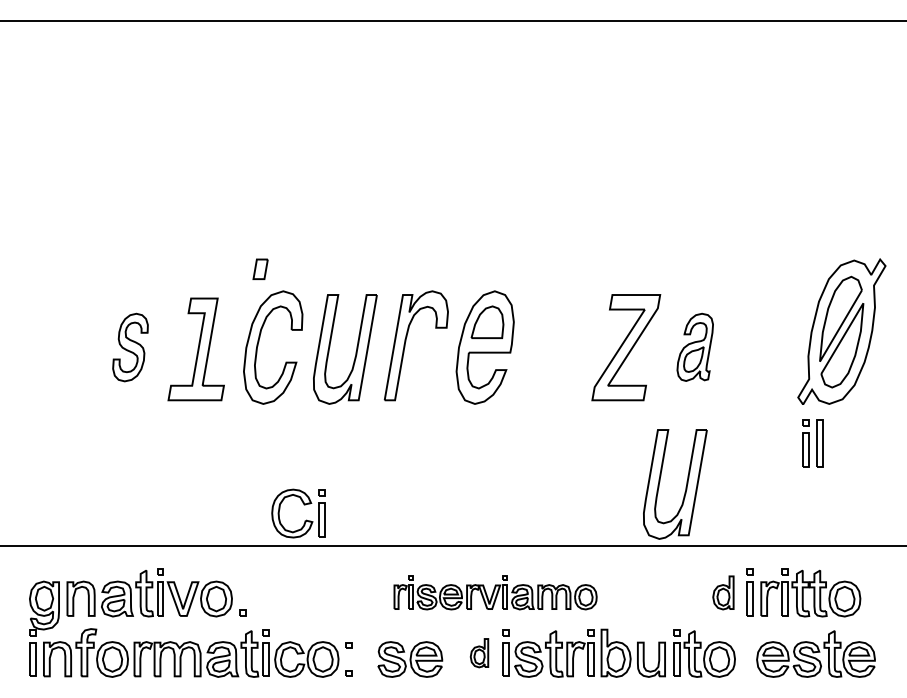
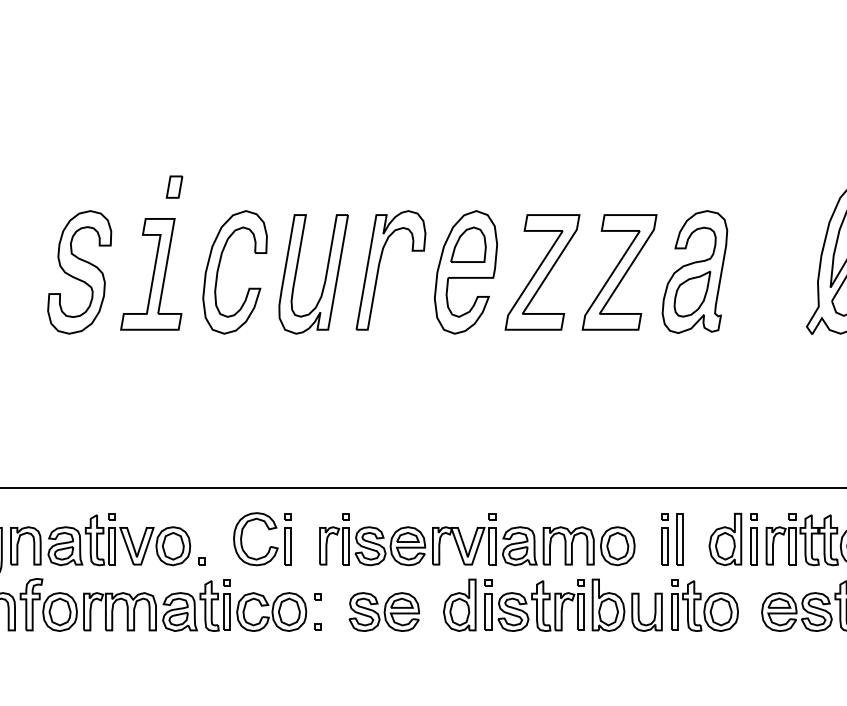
part: (260, 268) -> (174, 186), moved
part: (130, 347) -> (79, 272), size x1.67
part: (555, 347) -> (542, 272), added
part: (694, 347) -> (693, 272), size x1.67
part: (812, 443) -> (672, 539), moved
part: (685, 486) -> (684, 423), removed
part: (304, 520) -> (269, 546), moved
part: (495, 592) -> (477, 539), size x1.43
part: (723, 592) -> (725, 539), size x1.43
part: (479, 652) -> (459, 604), size x1.67

